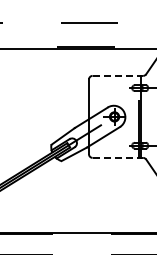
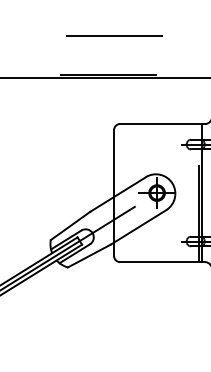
line: (118, 75) -> (163, 123), dashed -> solid
line: (118, 157) -> (163, 261), dashed -> solid

